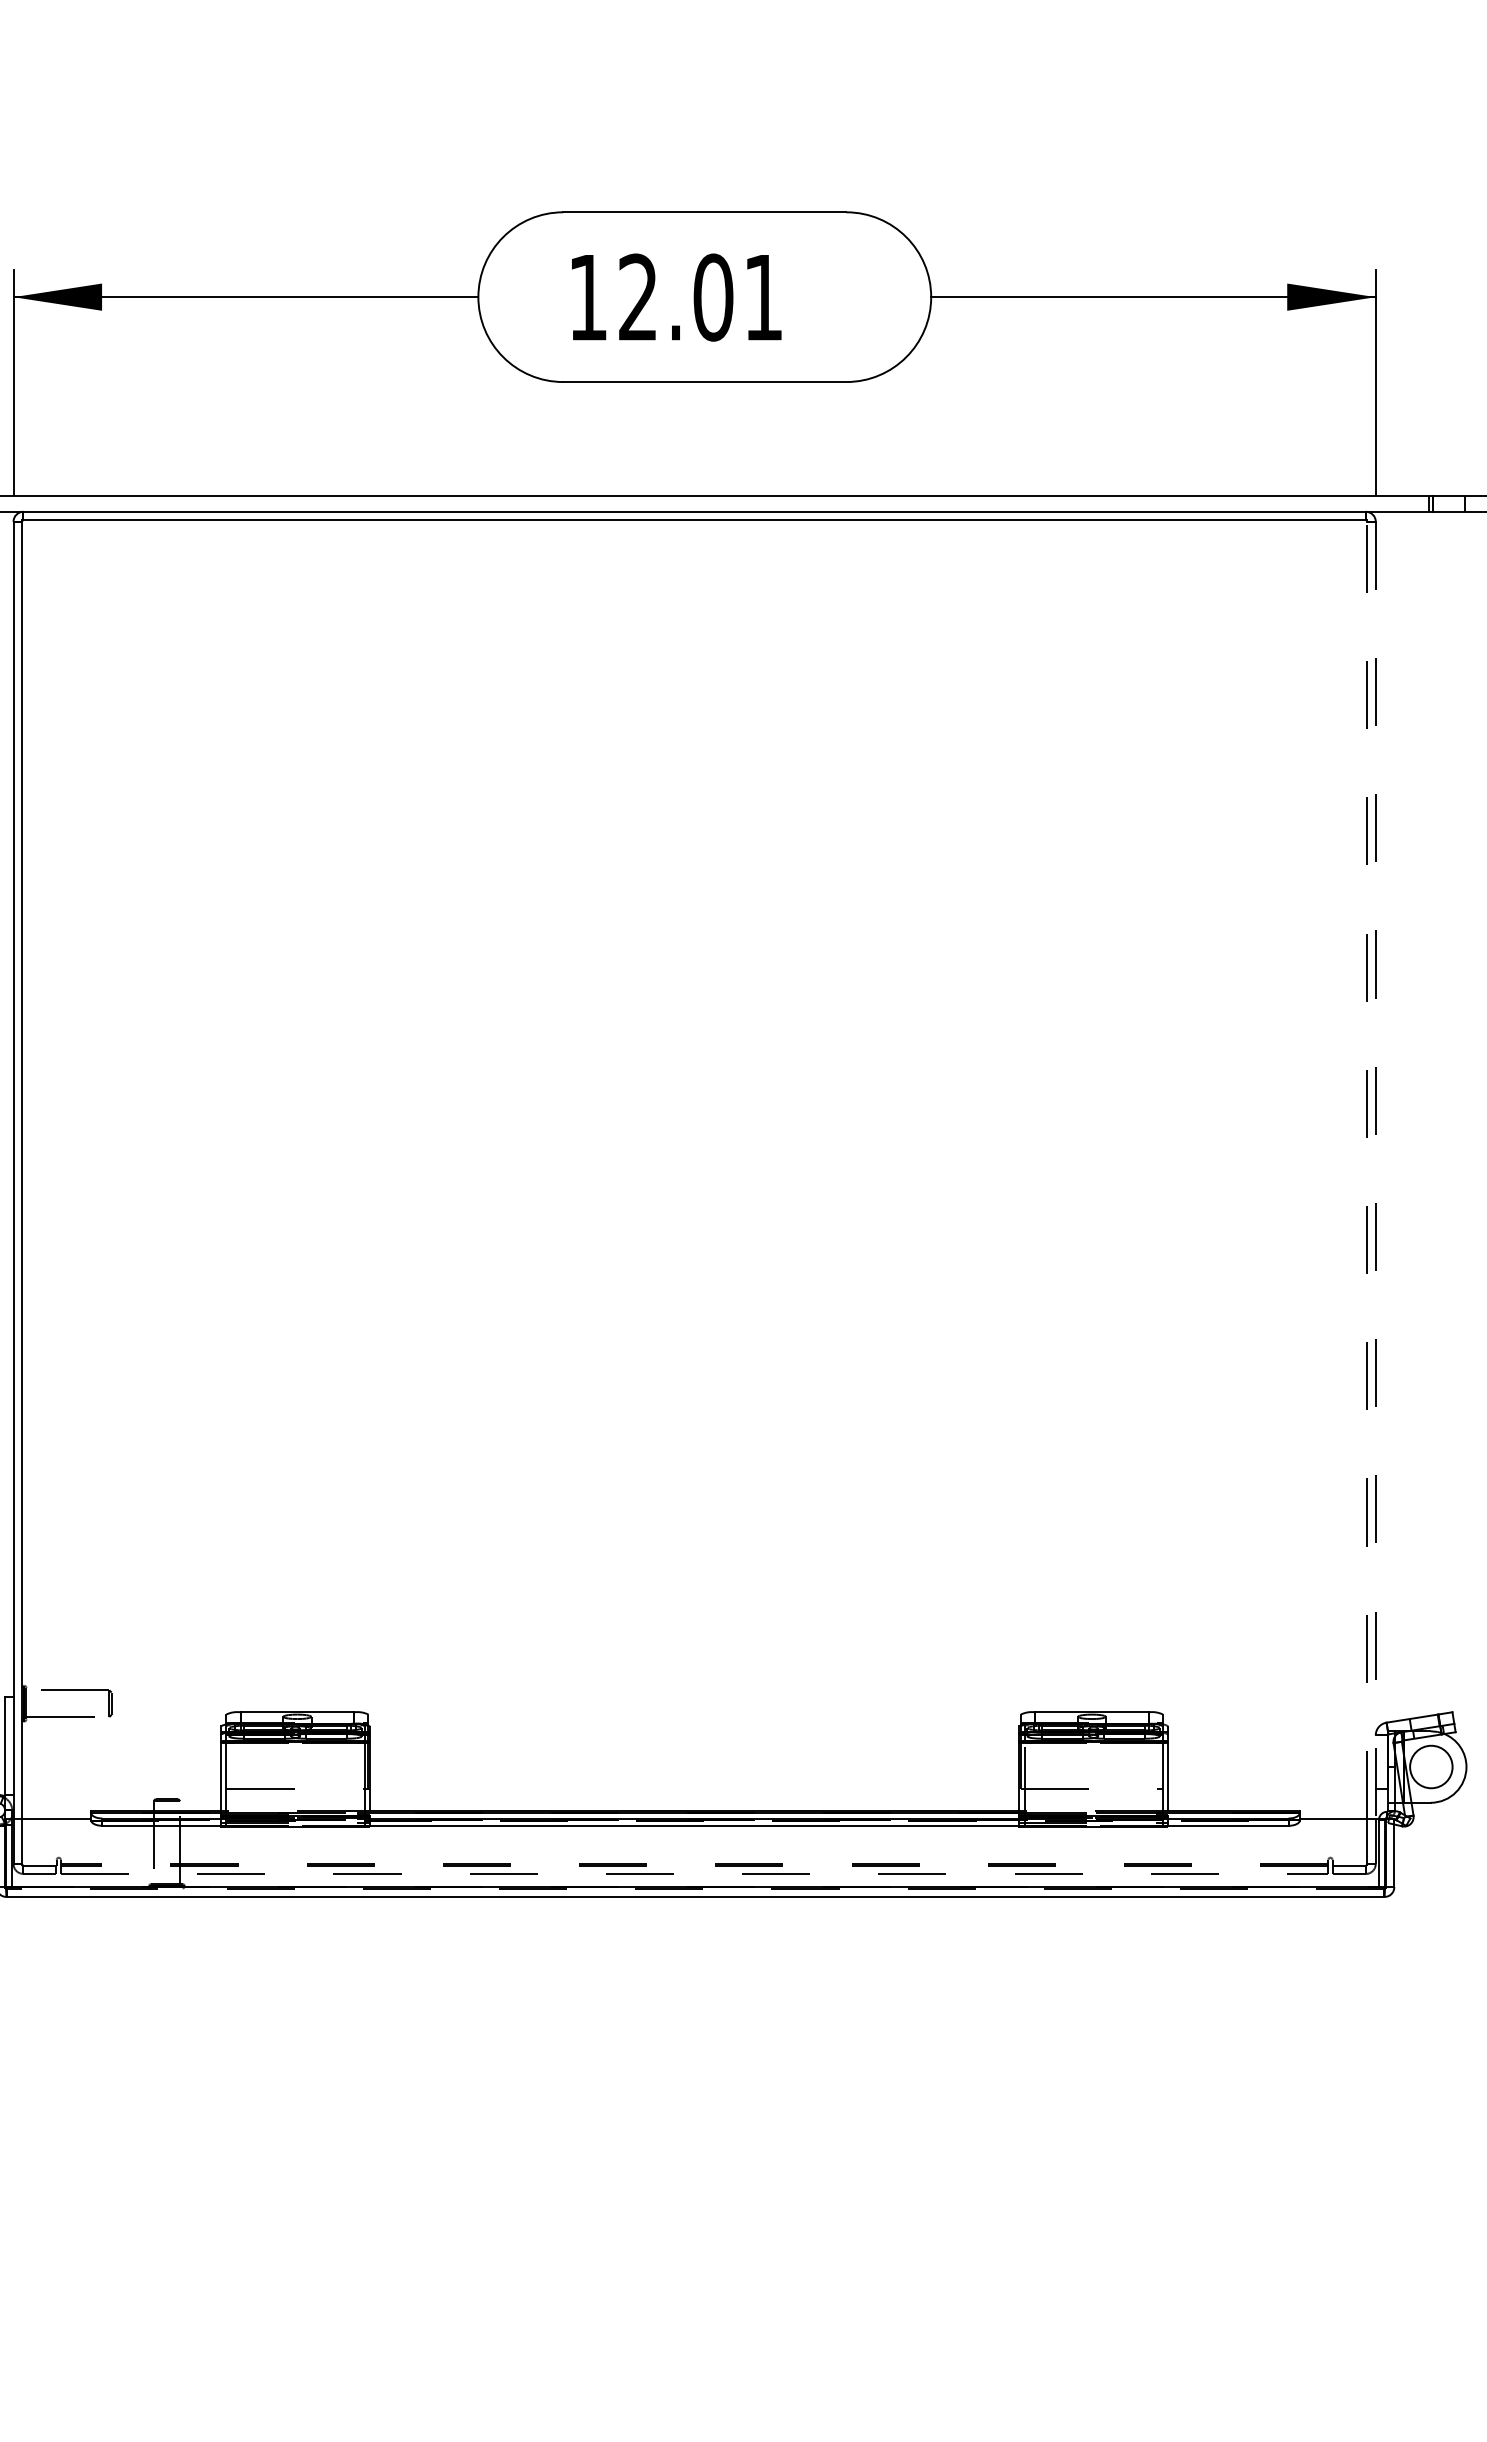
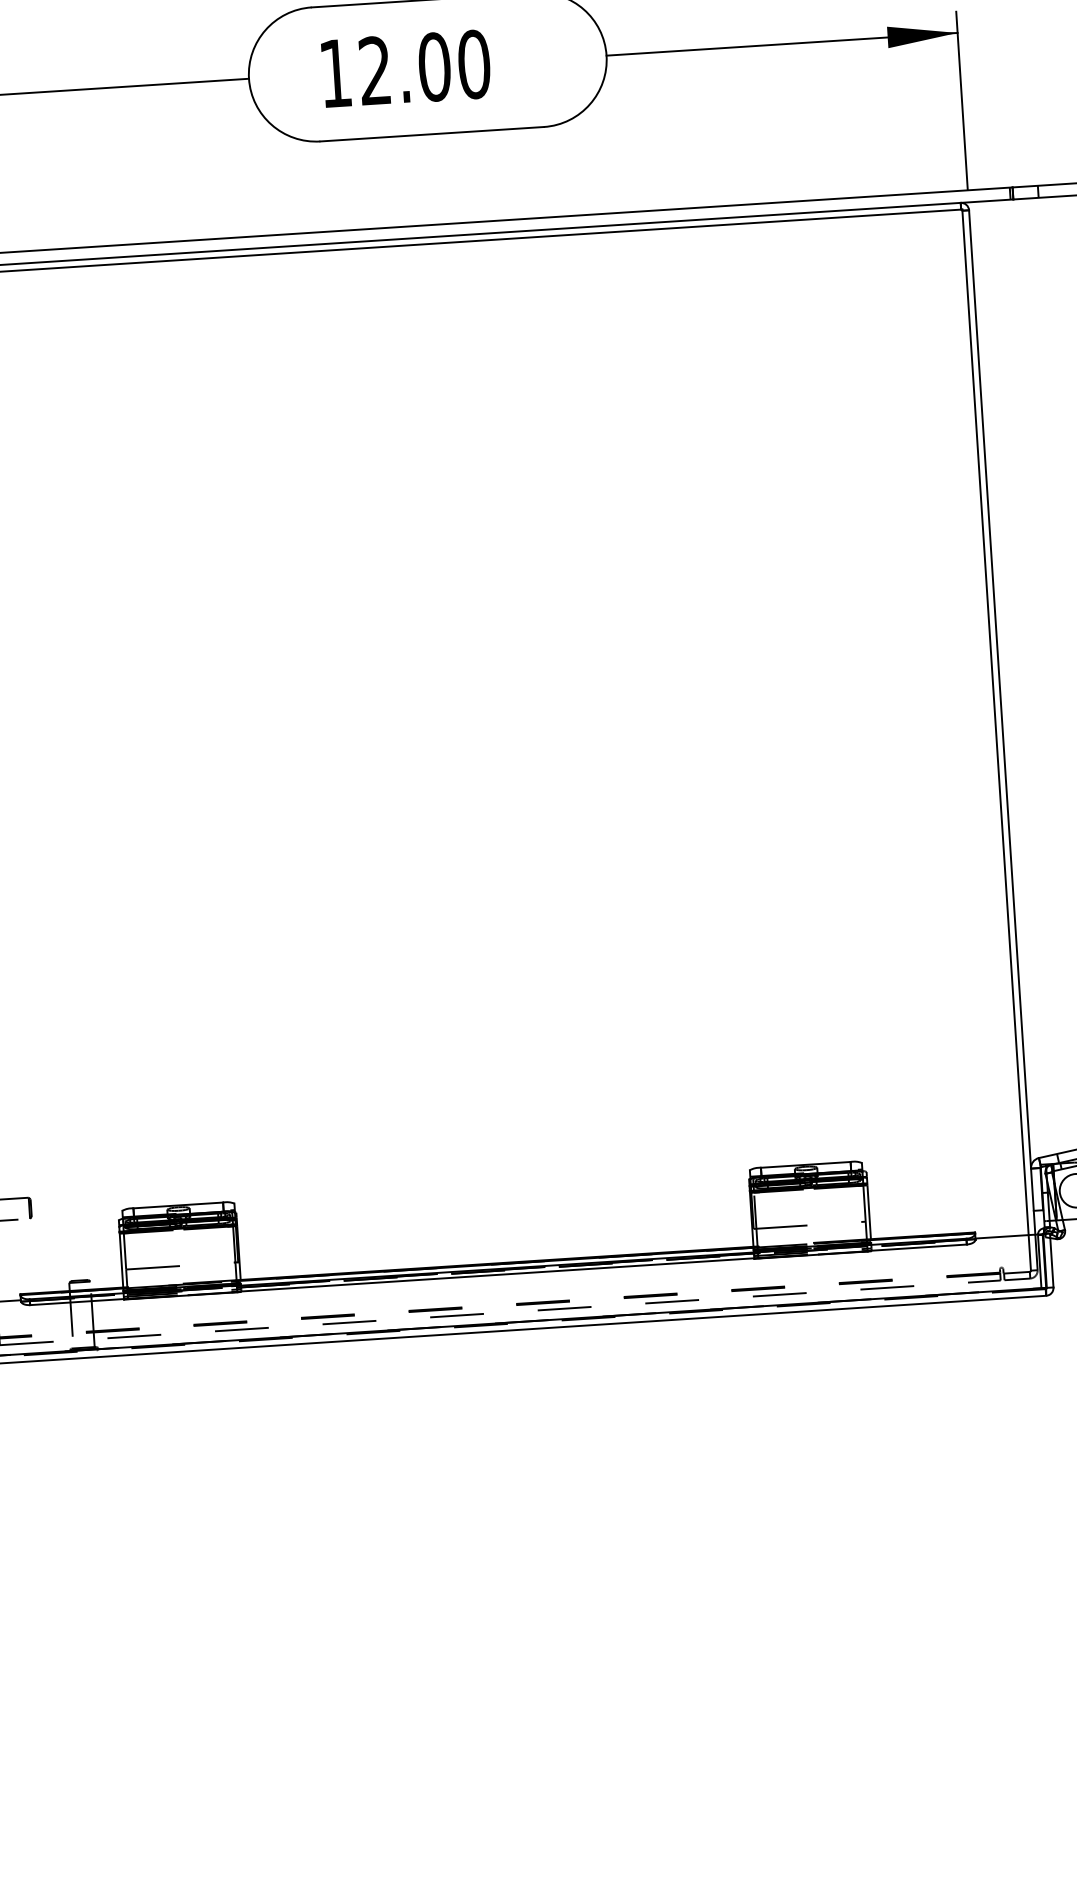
text: (763, 297) -> (474, 64), 12.01 -> 12.00
line: (1367, 1169) -> (995, 722), dashed -> solid
line: (1375, 1170) -> (1002, 722), dashed -> solid

